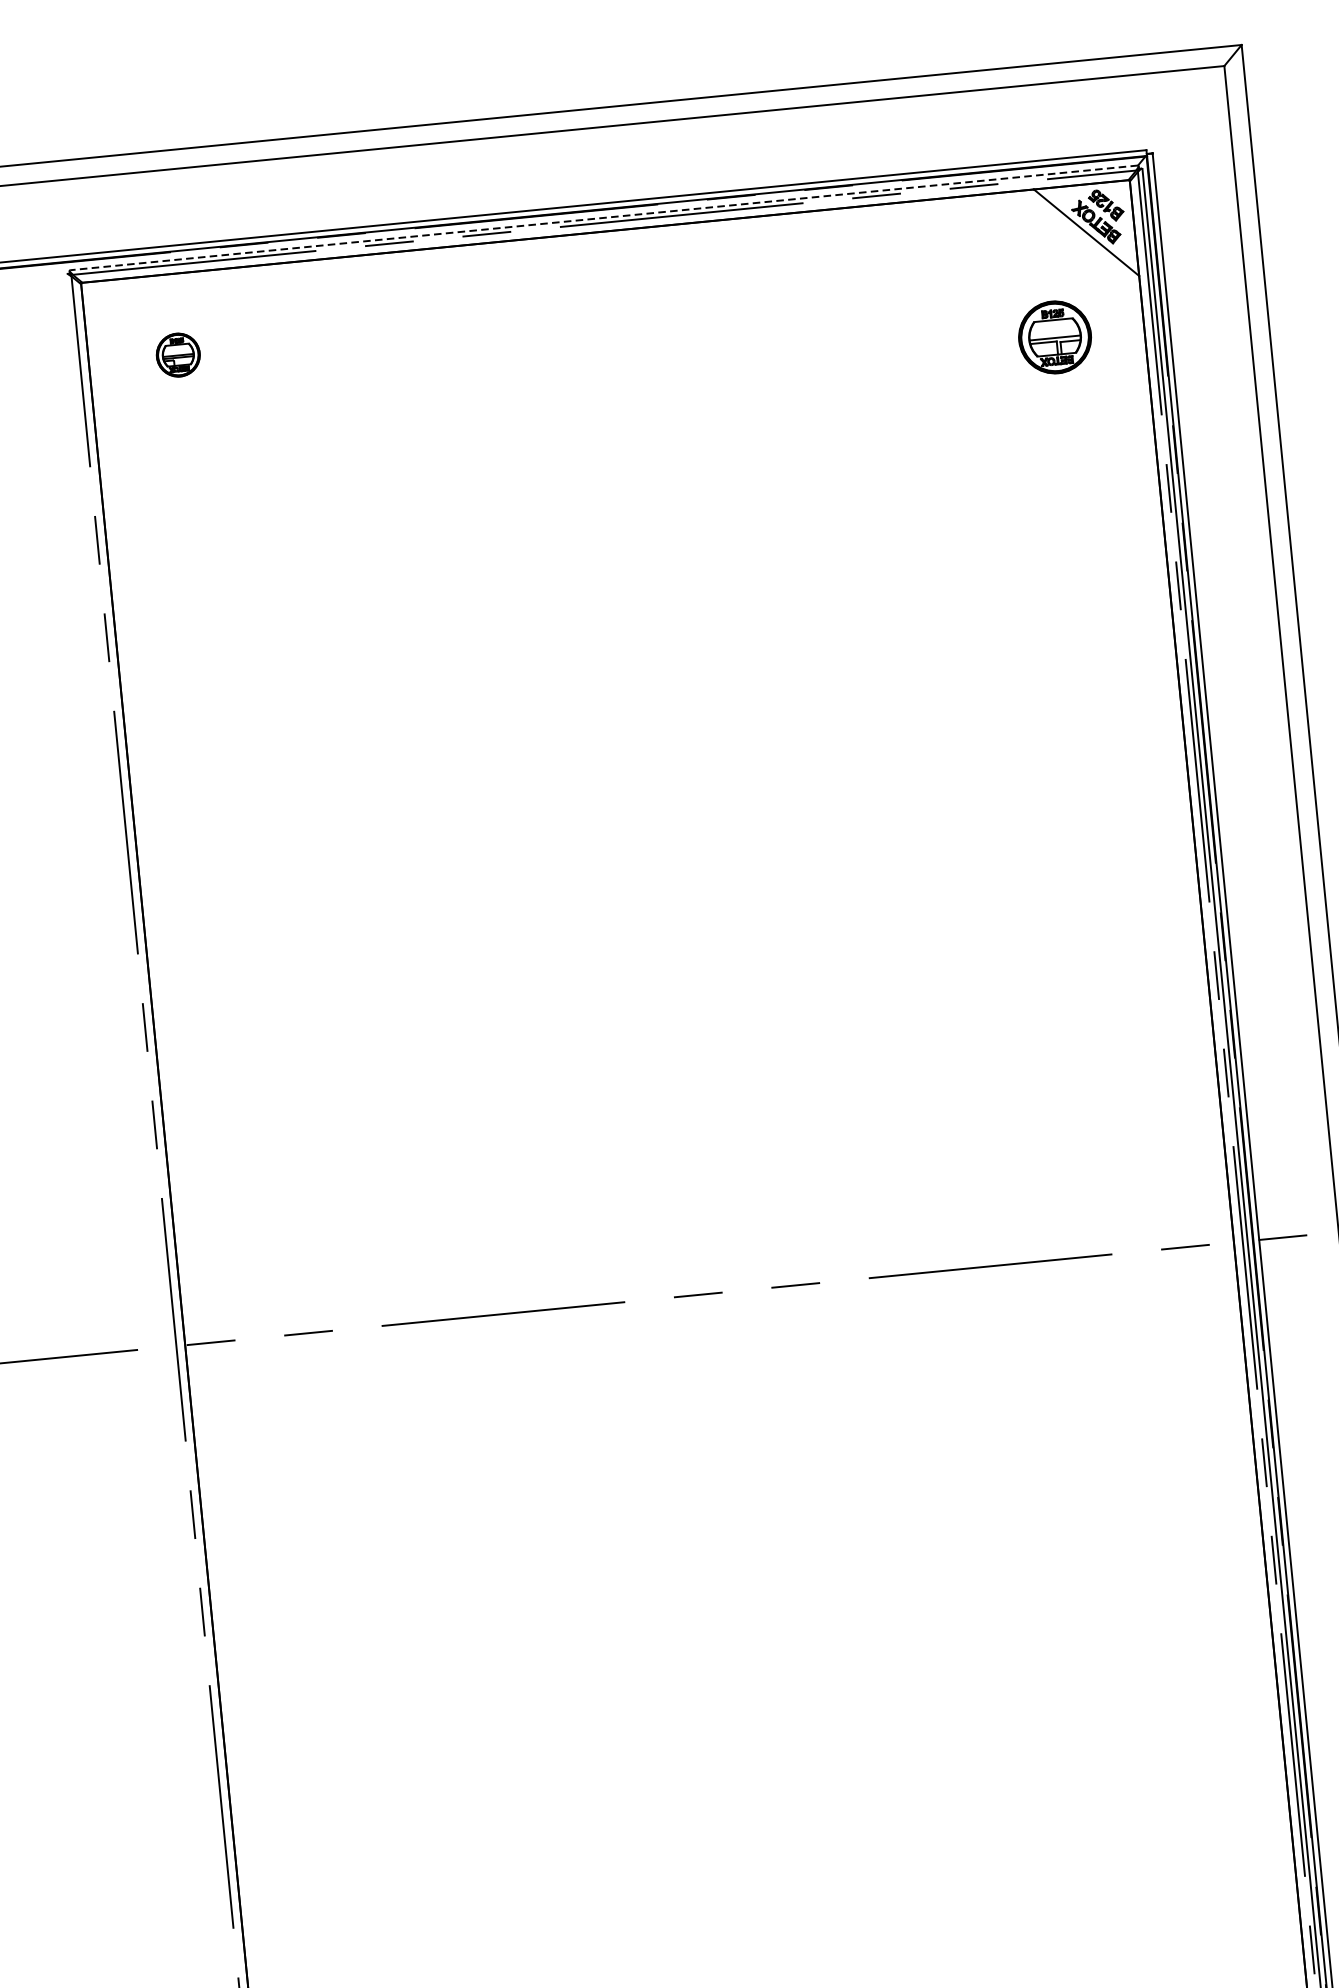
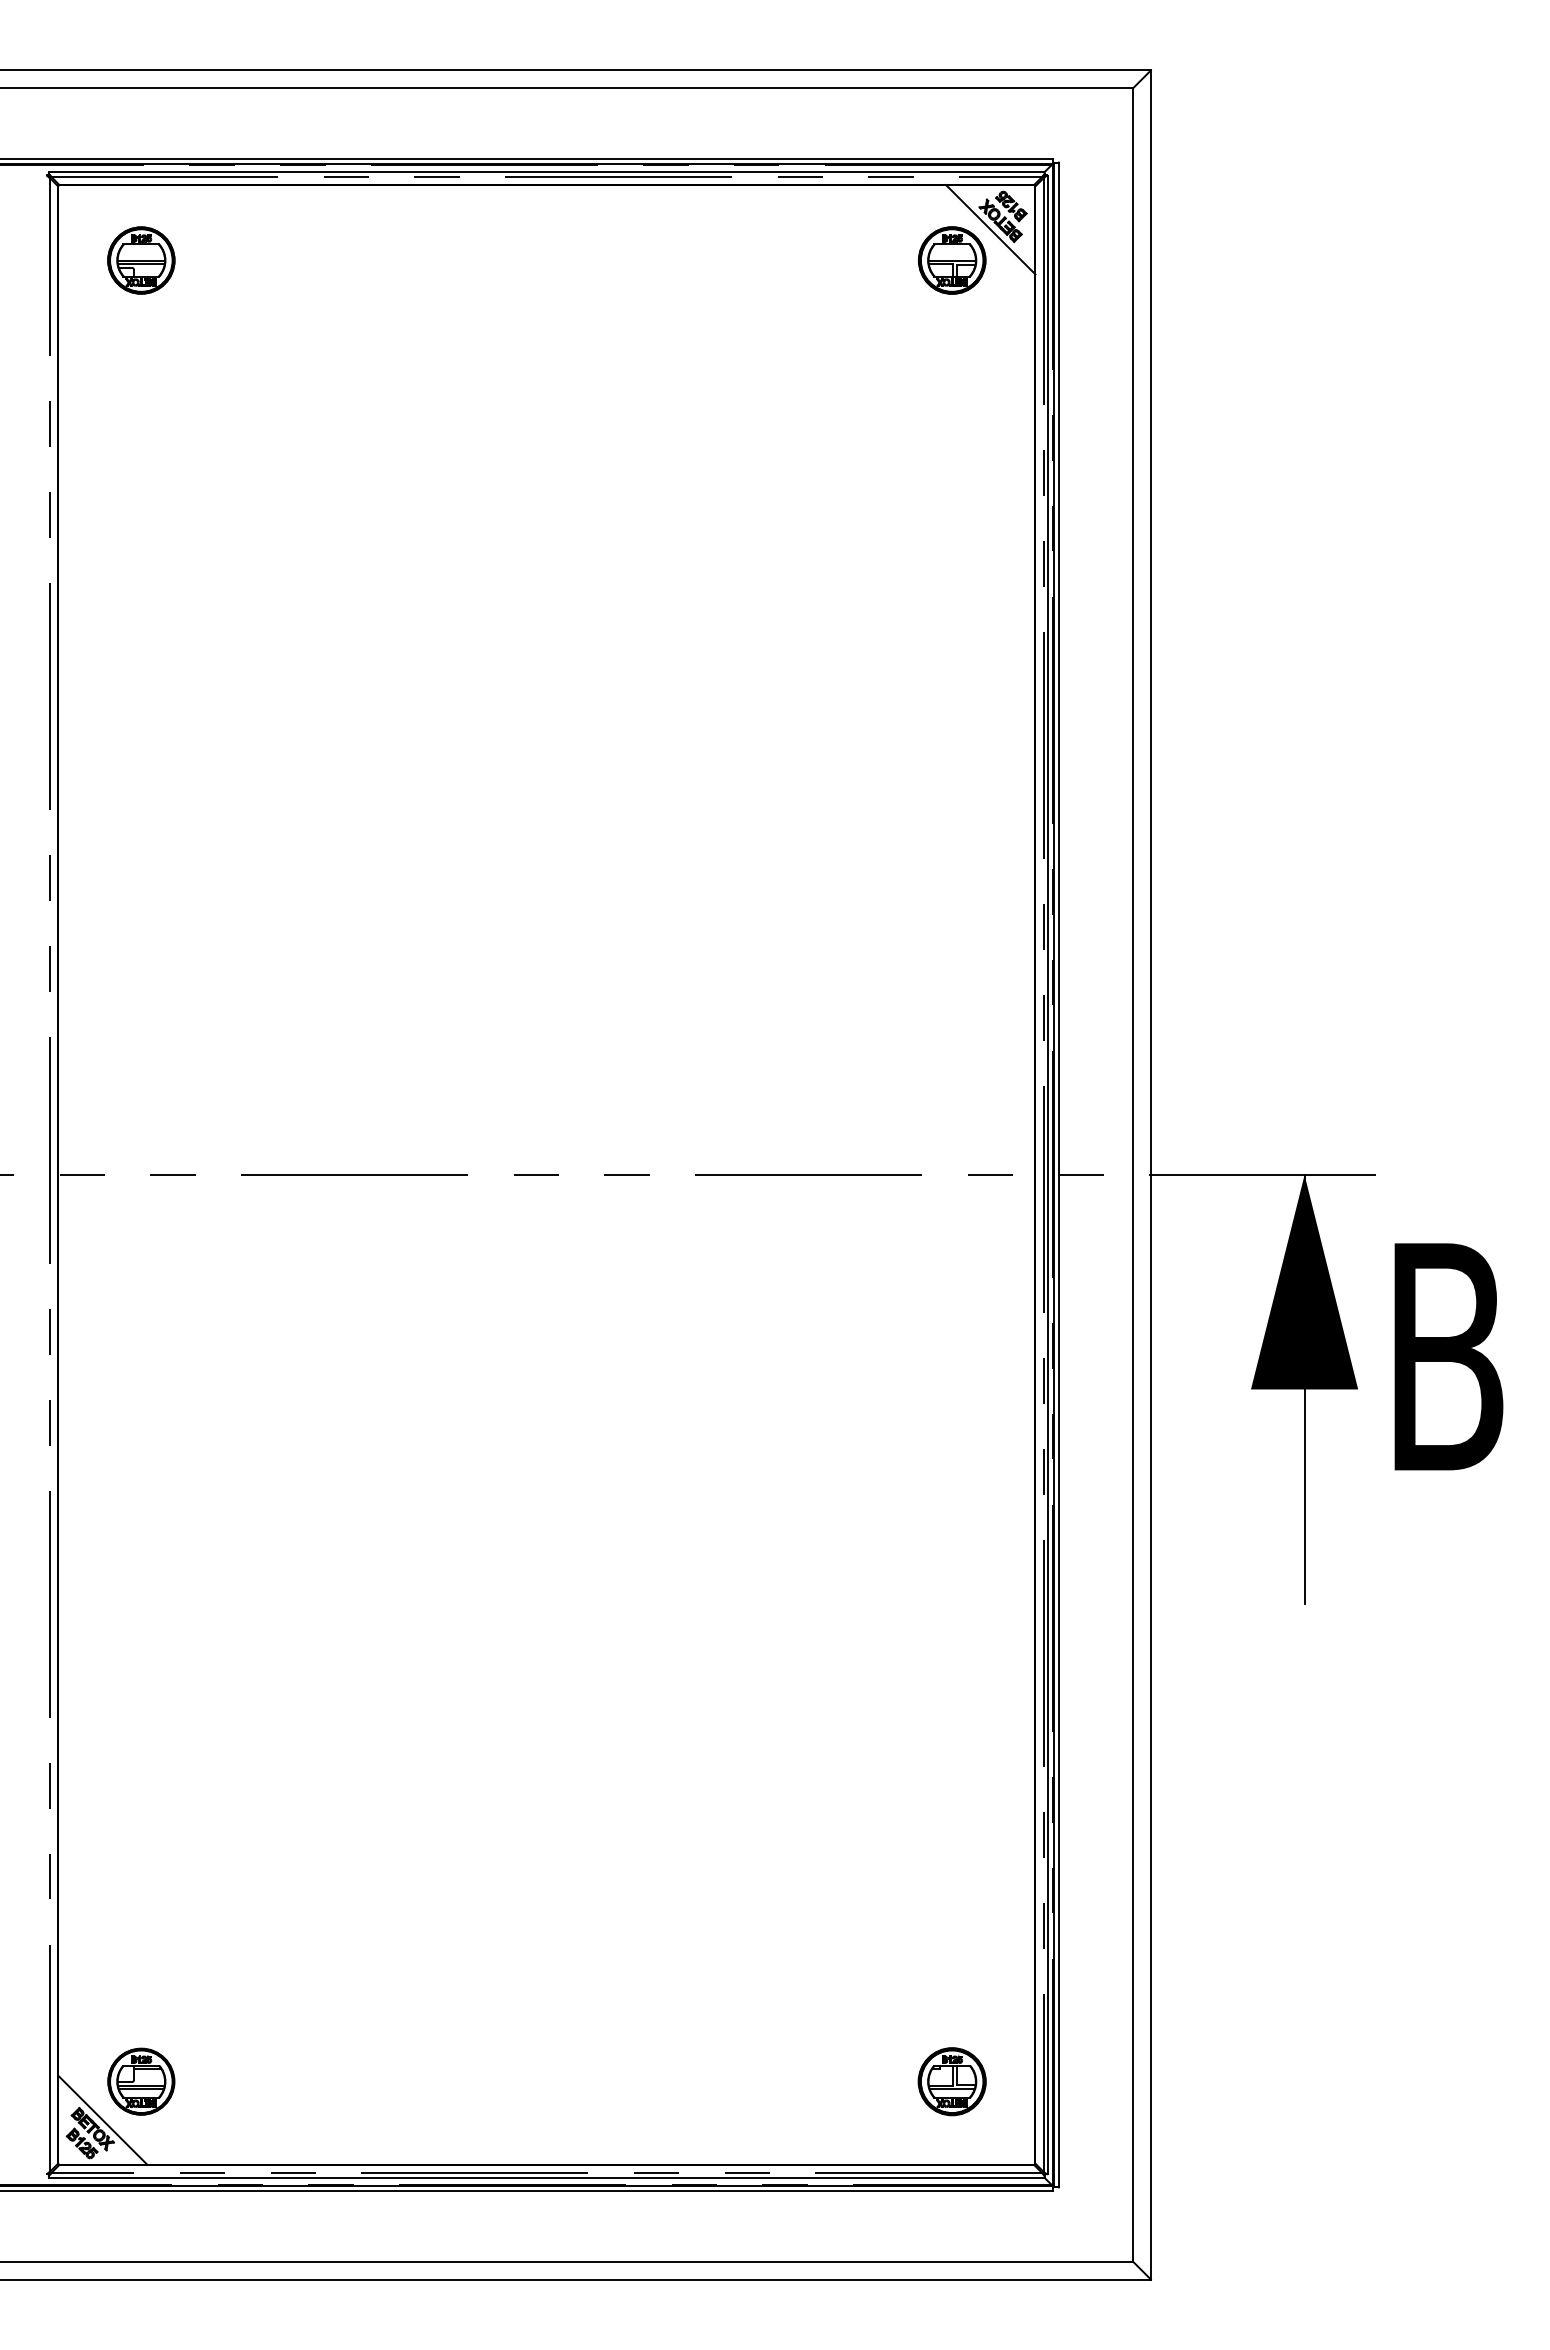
line: (603, 218) -> (546, 172), dashed -> solid
part: (1055, 337) -> (952, 260), moved
part: (178, 355) -> (141, 260), size x1.67

